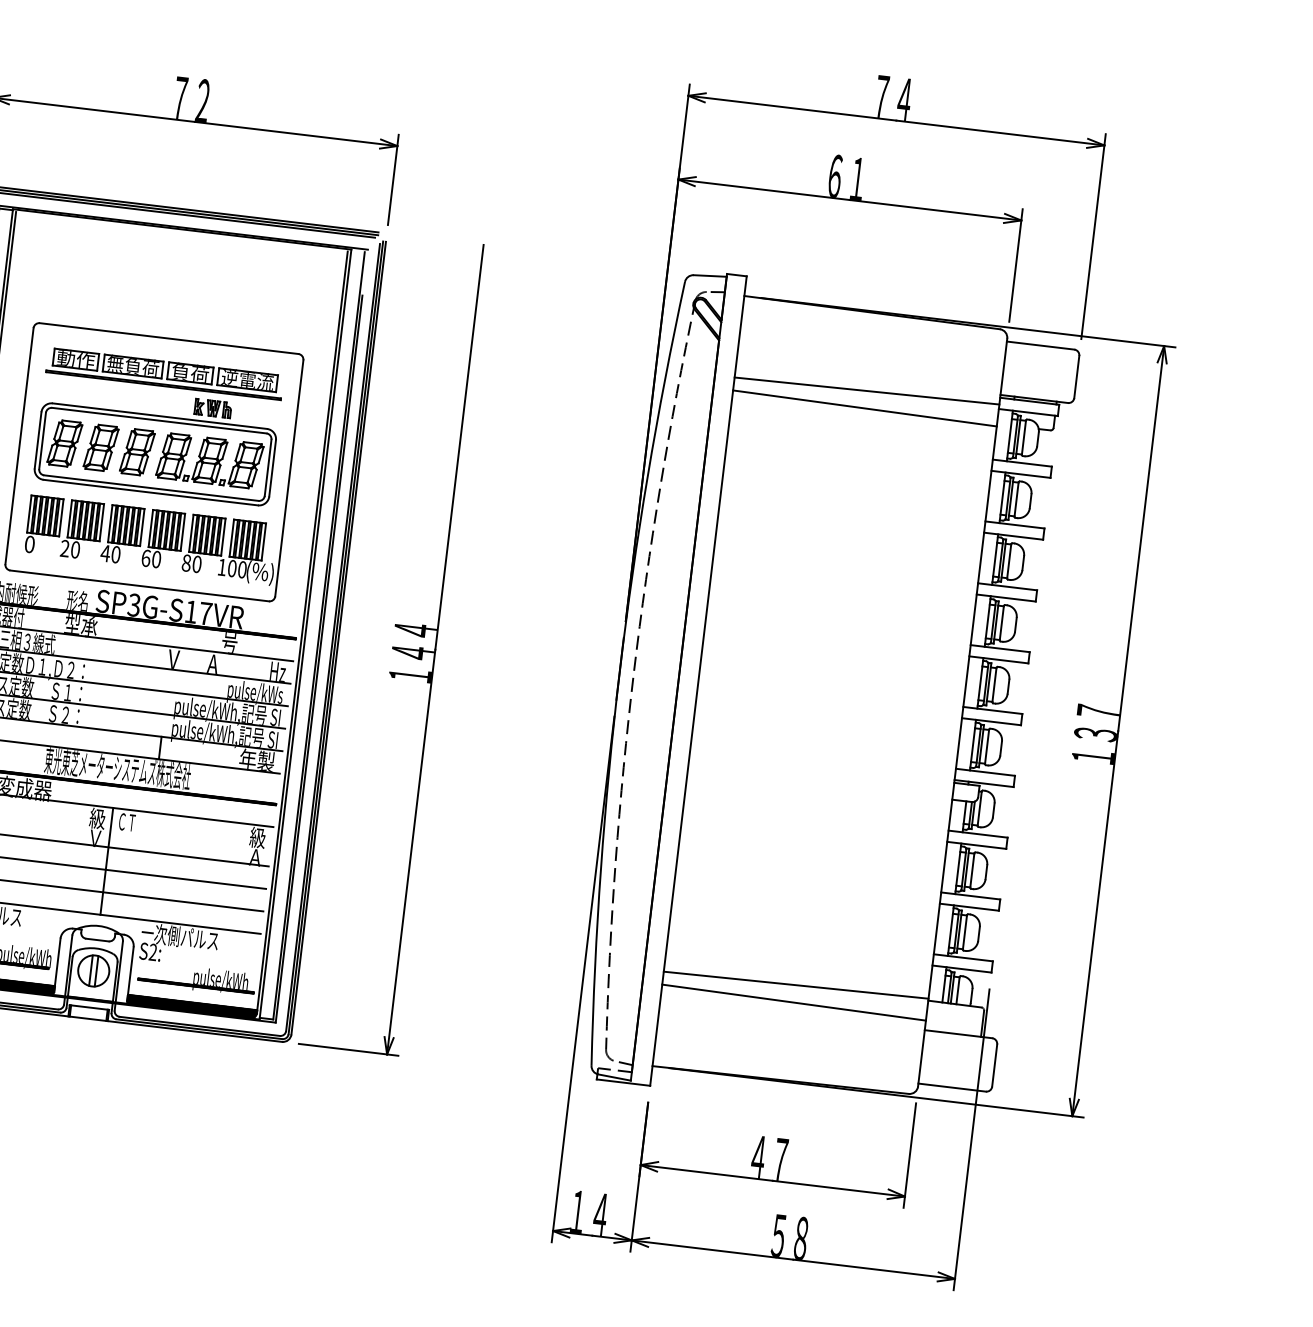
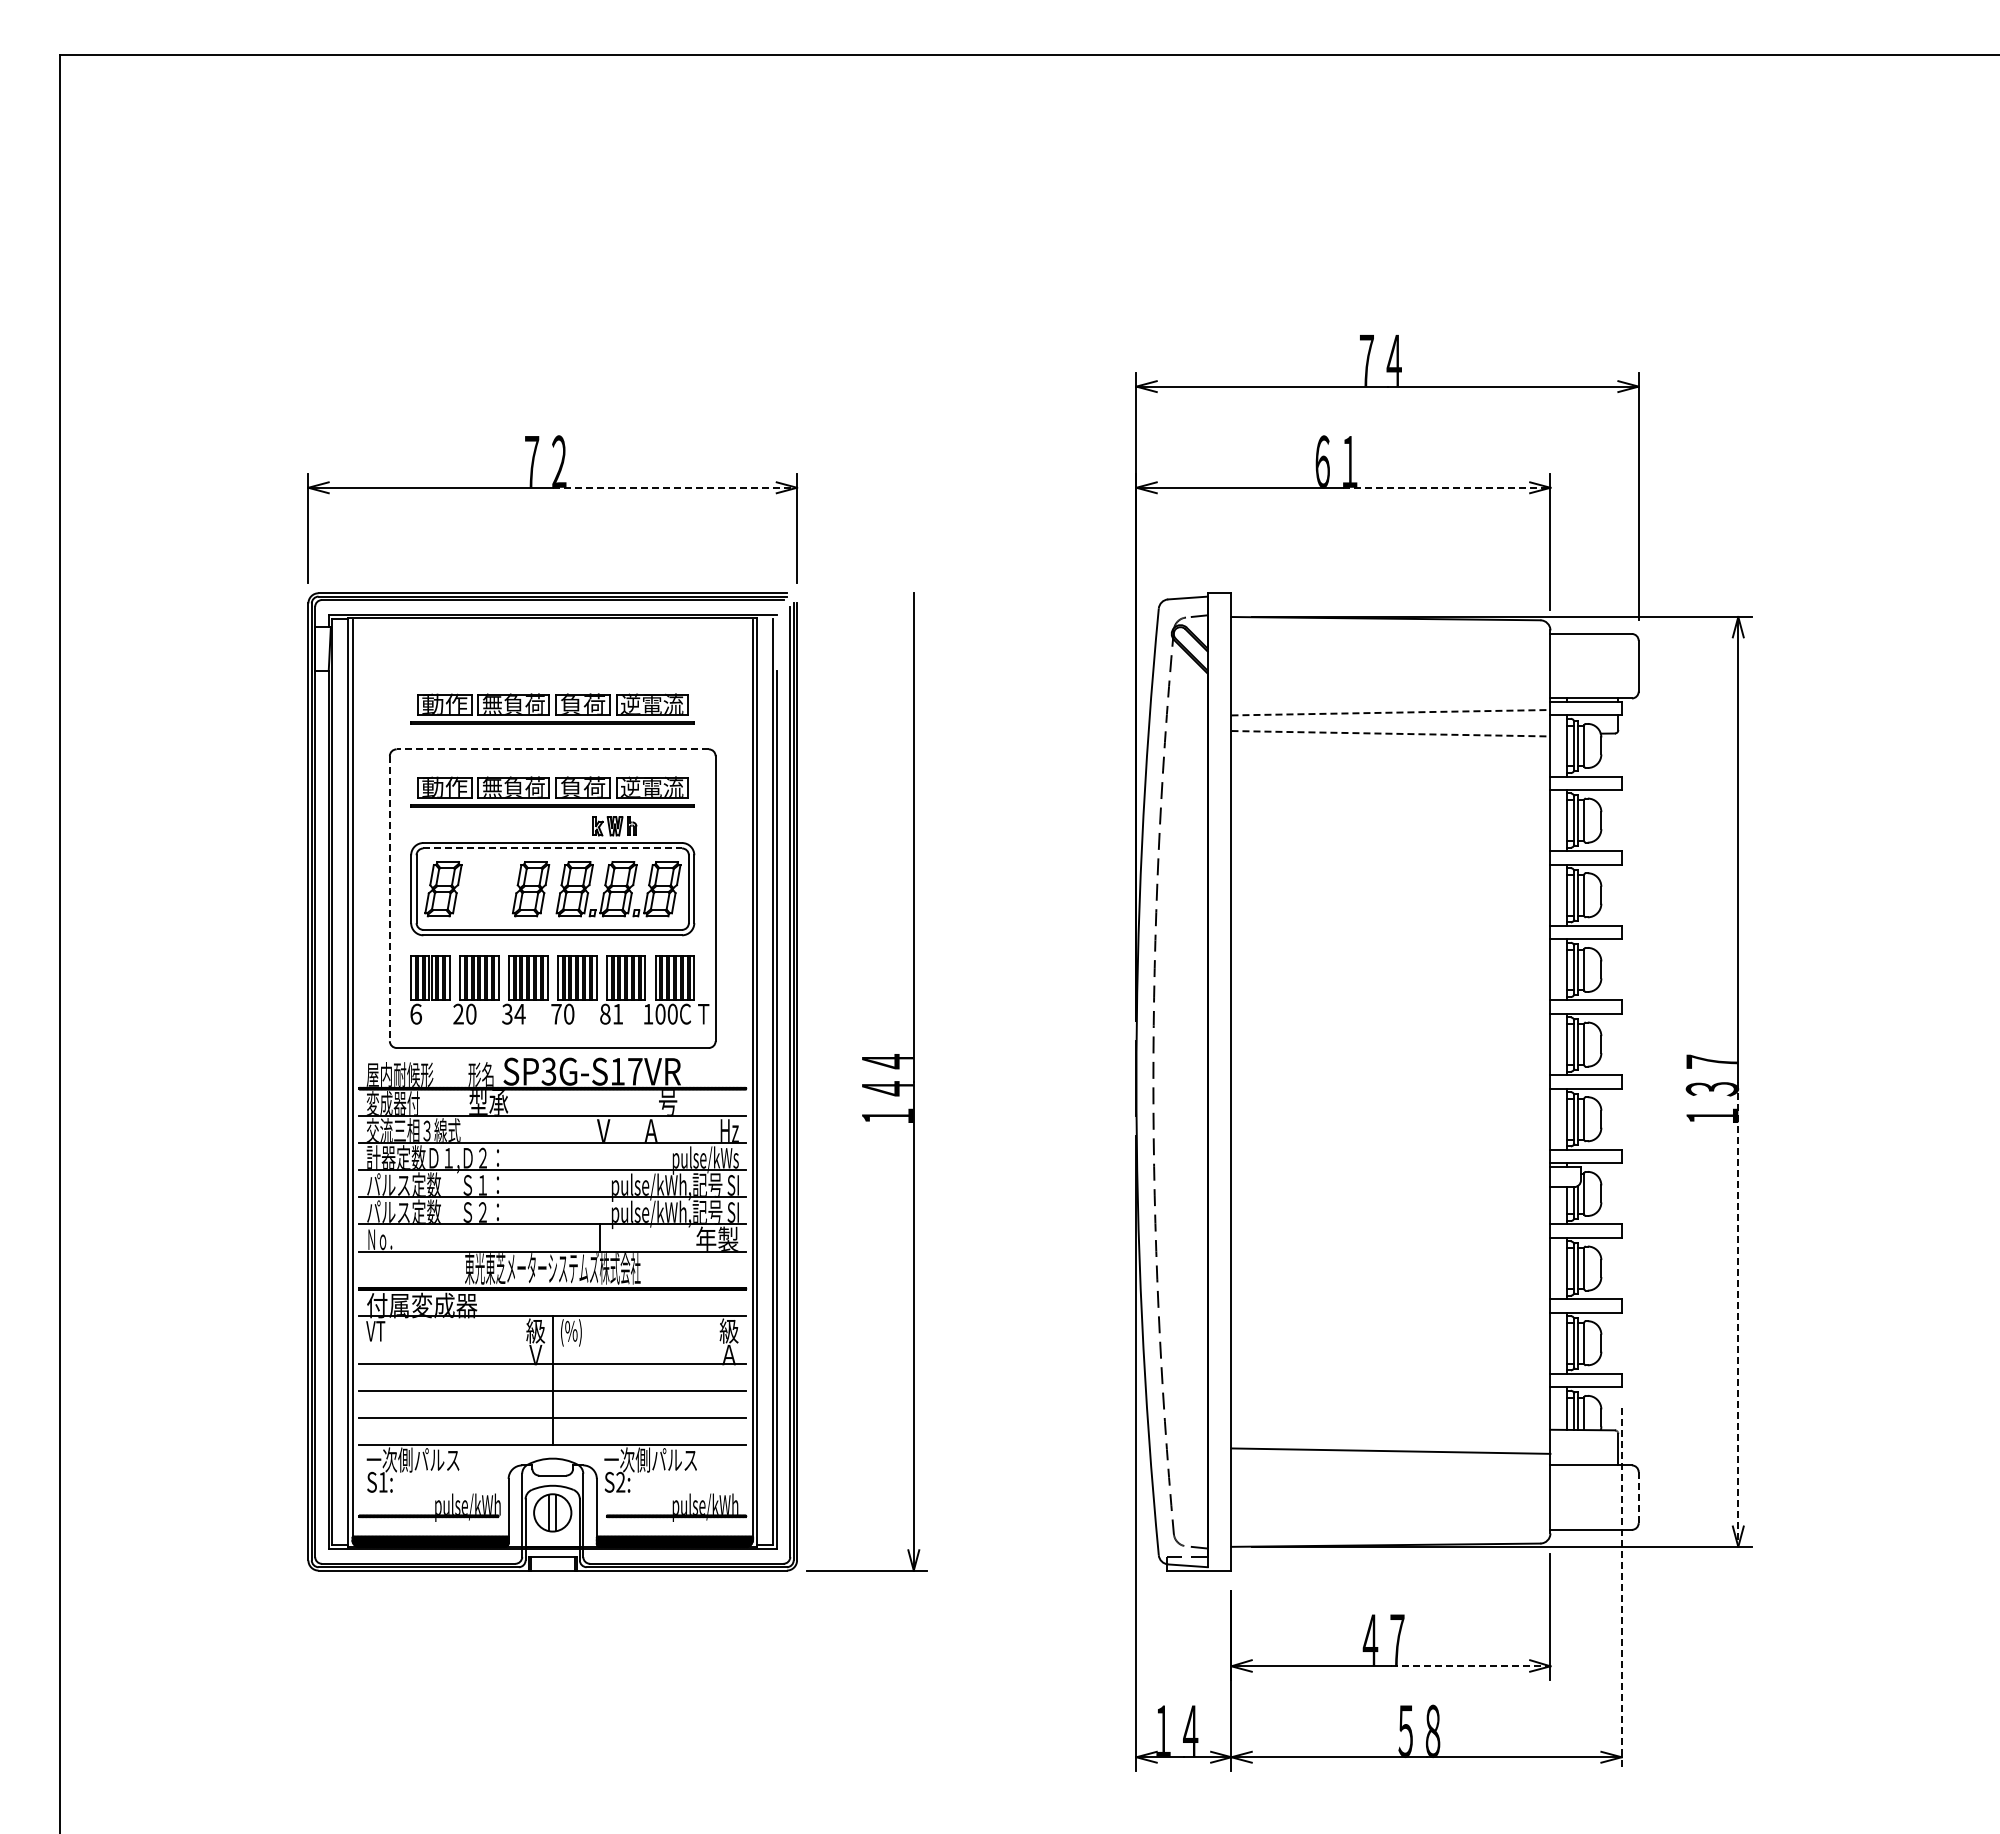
line: (296, 133) -> (675, 487), solid -> dashed
line: (935, 209) -> (1446, 487), solid -> dashed
part: (173, 304) -> (552, 708), added
line: (168, 338) -> (552, 749), solid -> dashed
line: (866, 390) -> (1390, 712), solid -> dashed
line: (864, 408) -> (1390, 733), solid -> dashed
line: (160, 420) -> (553, 848), solid -> dashed
line: (19, 445) -> (389, 898), solid -> dashed
part: (101, 448) -> (487, 889), removed
text: (29, 543) -> (415, 1013), 0 -> 6
text: (110, 553) -> (513, 1013), 40 -> 34
text: (146, 557) -> (556, 1013), 60 -> 70
text: (197, 563) -> (618, 1013), 80 -> 81
text: (260, 573) -> (694, 1015), (%) -> ＣＴ
text: (127, 823) -> (571, 1332), ＣＴ -> (%)
line: (1095, 923) -> (1738, 1314), solid -> dashed
line: (795, 984) -> (1390, 1429), removed
line: (994, 1065) -> (1638, 1497), solid -> dashed
line: (971, 1139) -> (1621, 1589), solid -> dashed
line: (838, 1188) -> (1470, 1666), solid -> dashed

